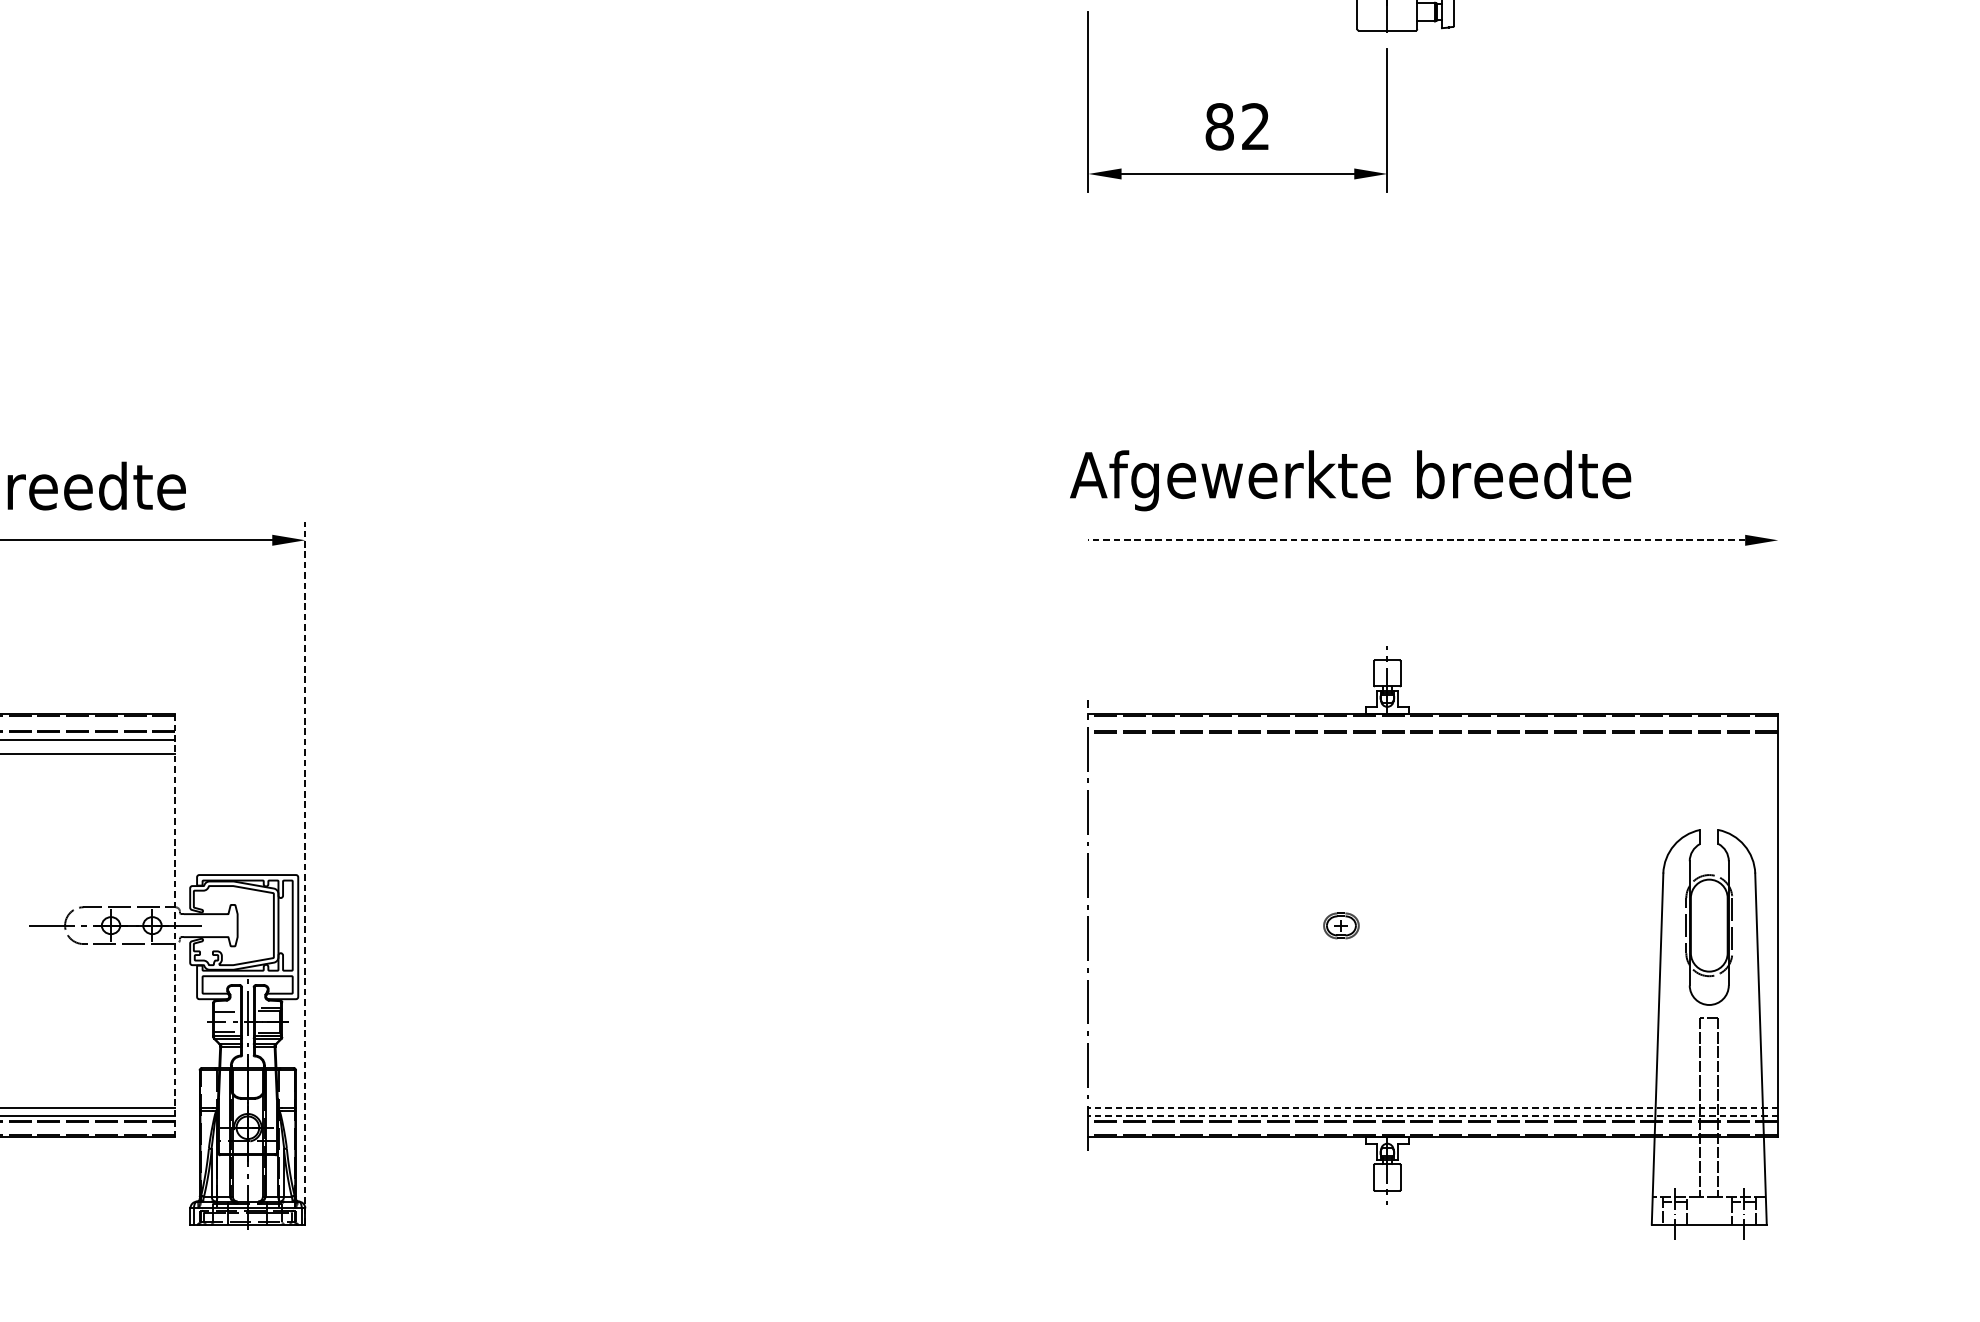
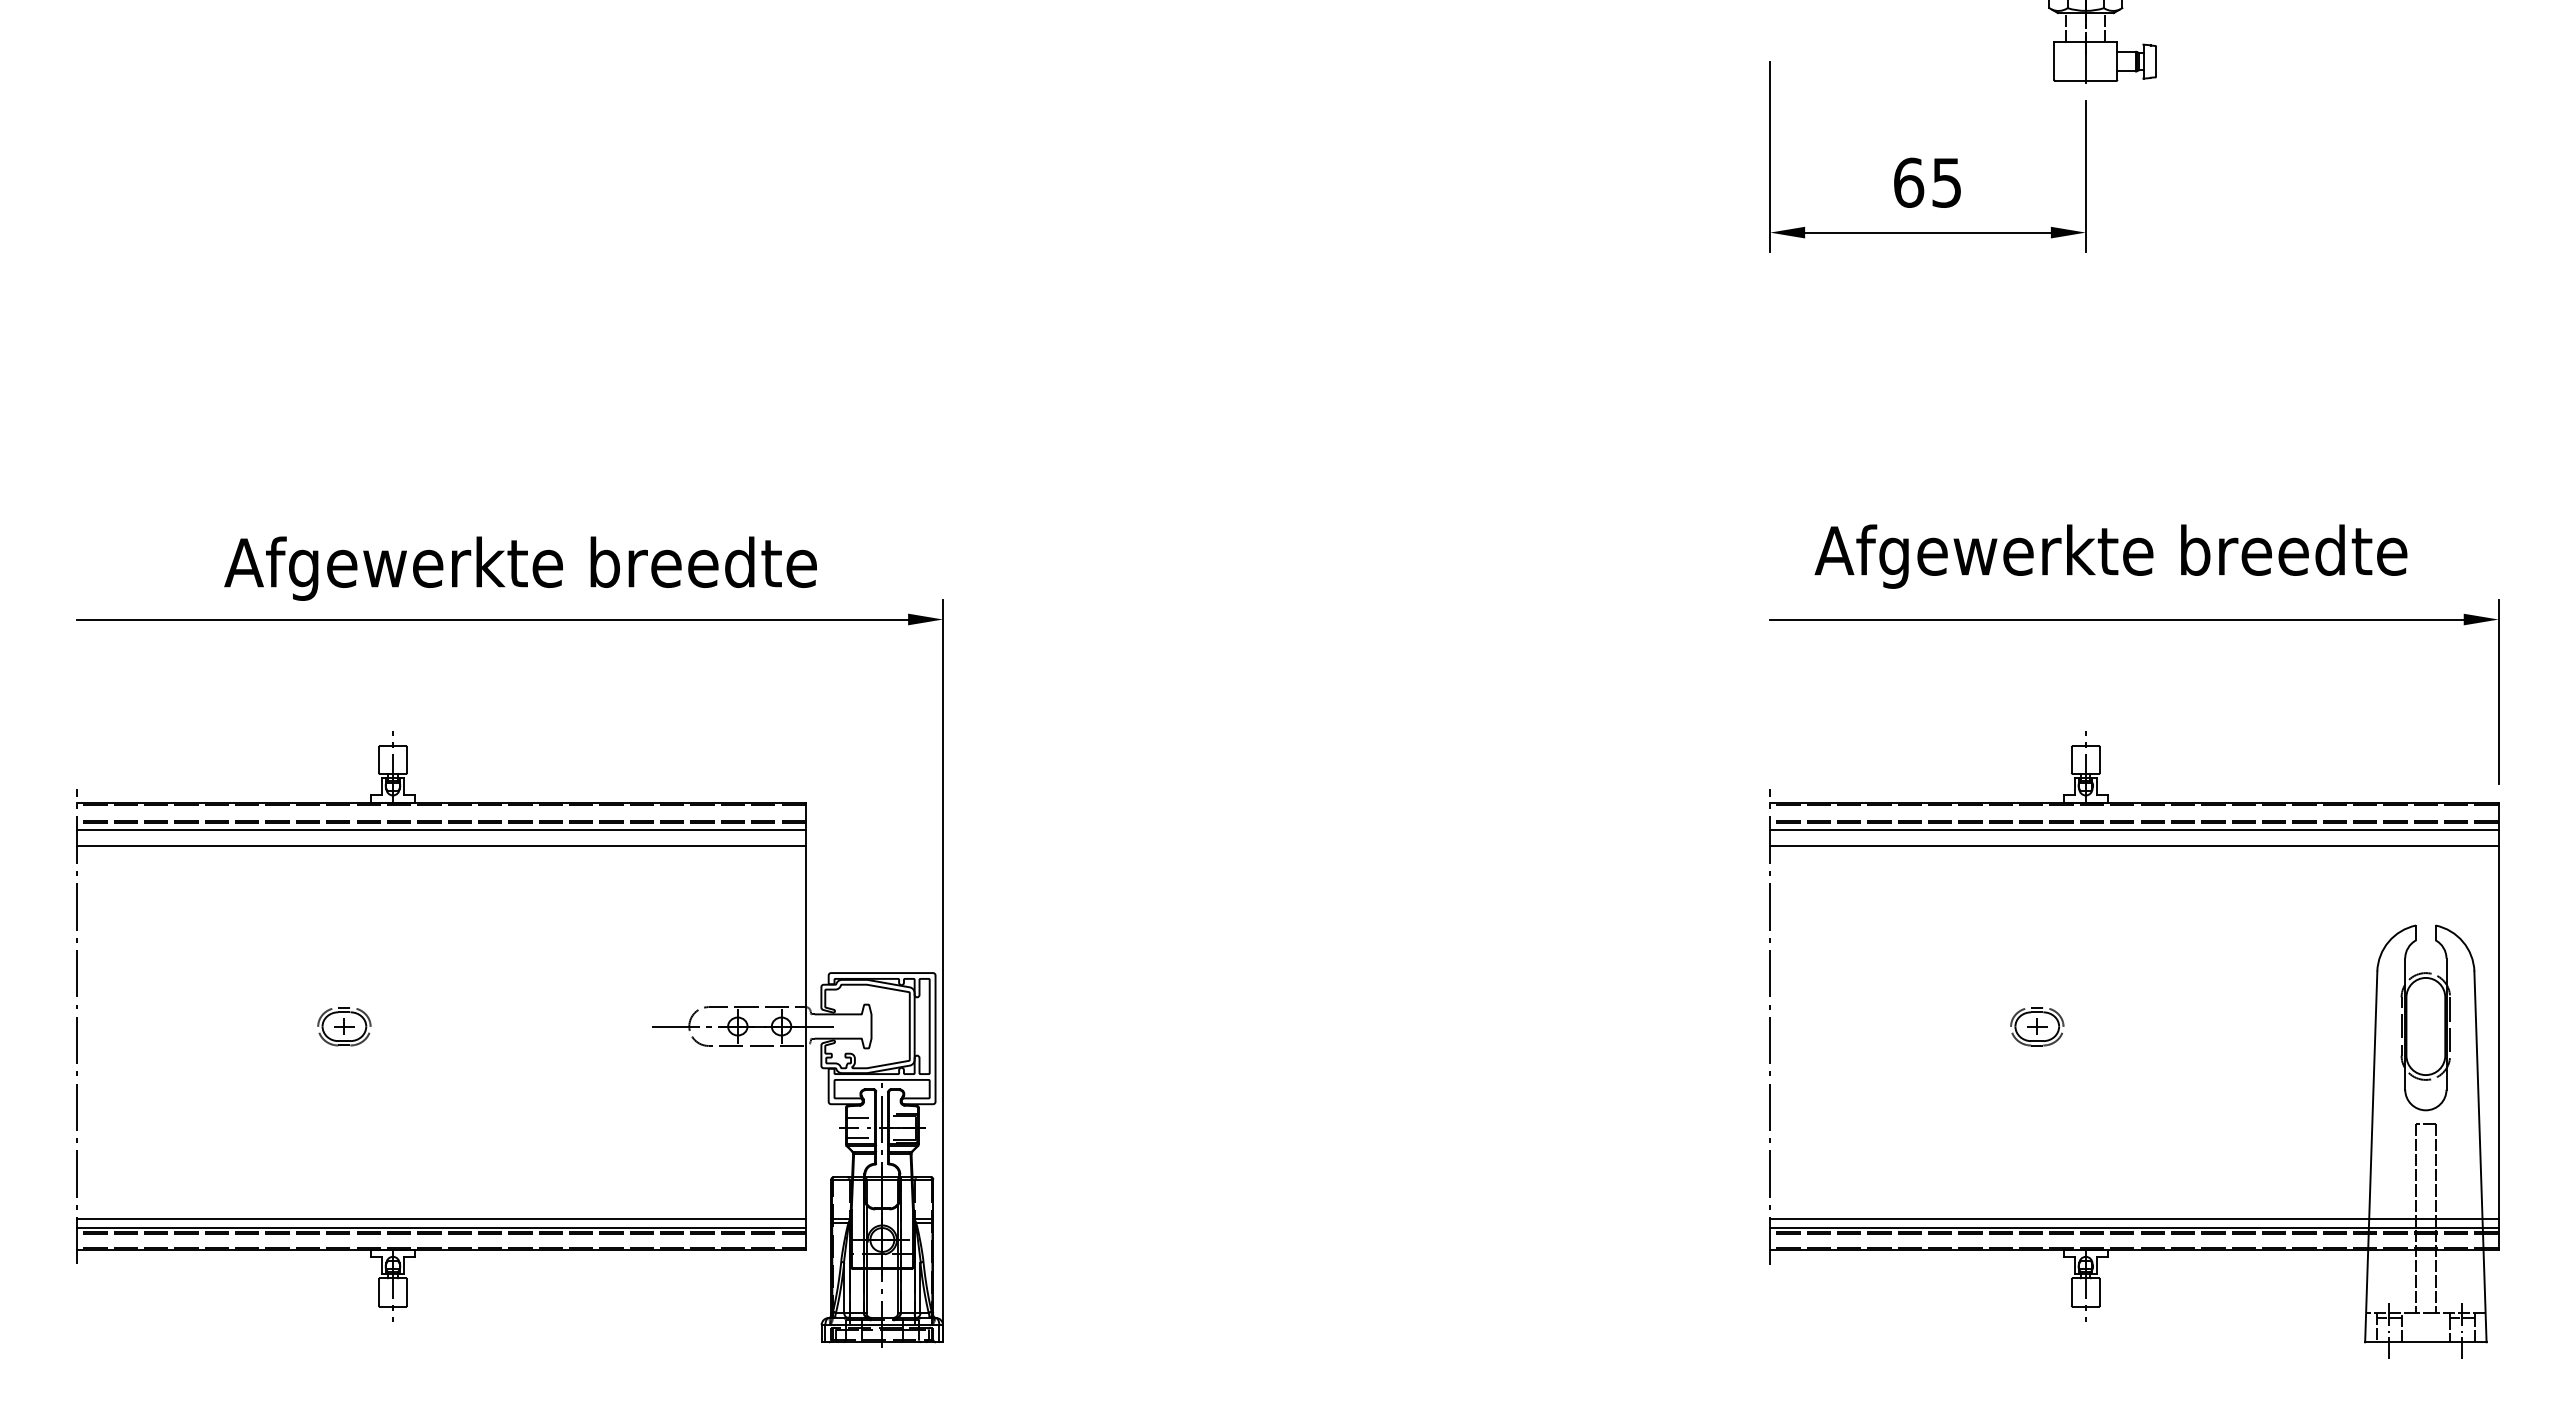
text: (1237, 126) -> (1927, 182), 82 -> 65
text: (1350, 480) -> (2110, 556), moved
line: (1416, 540) -> (2116, 619), dashed -> solid
line: (1778, 608) -> (2498, 691), added
line: (1433, 740) -> (2134, 830), added
line: (1433, 754) -> (2134, 845), added
line: (305, 872) -> (943, 970), dashed -> solid
part: (1341, 925) -> (2037, 1026), size x1.43
line: (175, 926) -> (805, 1027), dashed -> solid
line: (1432, 1107) -> (2133, 1218), dashed -> solid
line: (1432, 1115) -> (2133, 1227), dashed -> solid

